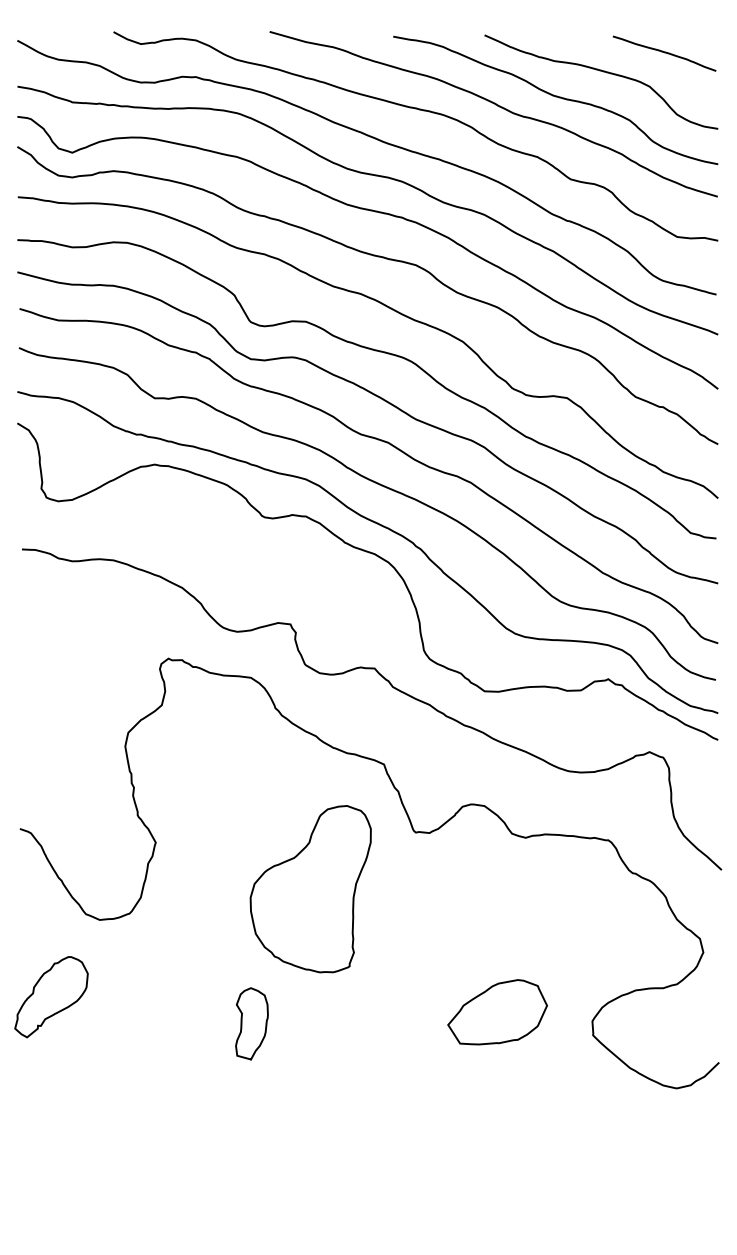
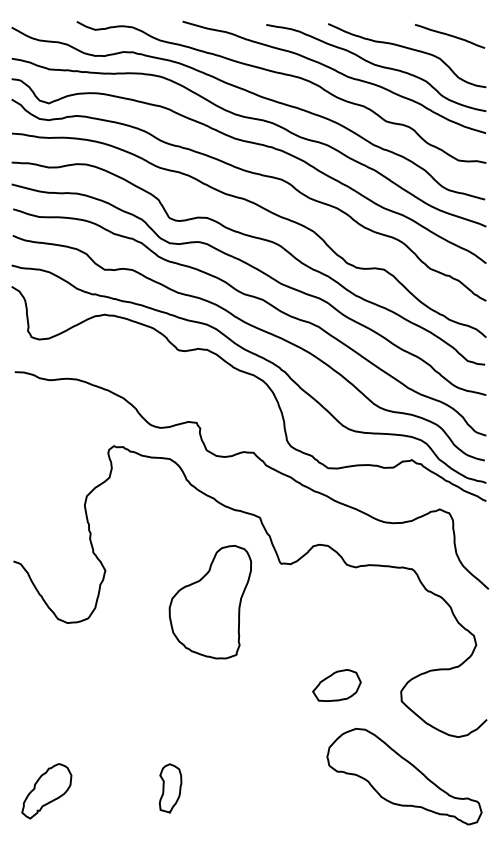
part: (51, 997) -> (46, 791), moved
part: (496, 1012) -> (336, 685), size x0.71
part: (251, 1023) -> (170, 788), moved
part: (597, 1146) -> (404, 776), added

